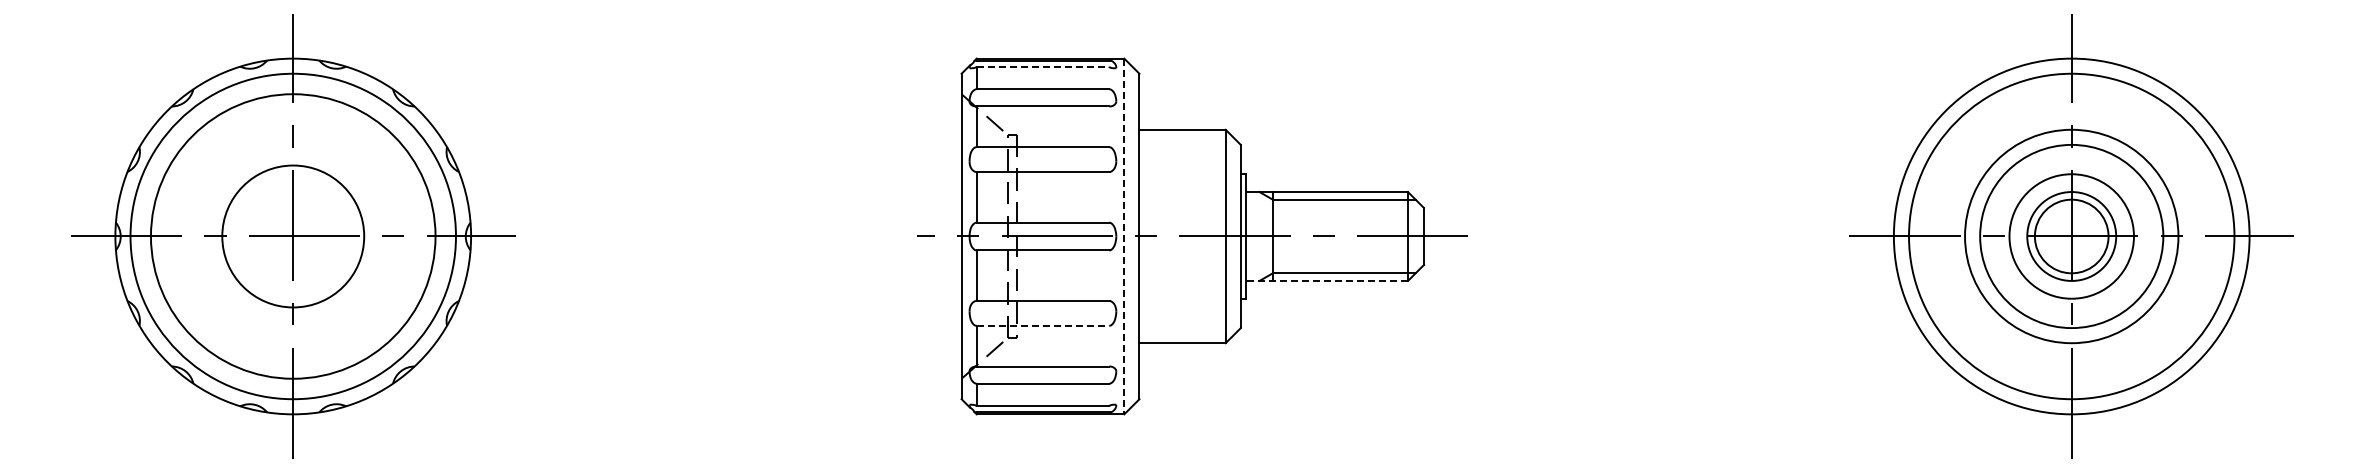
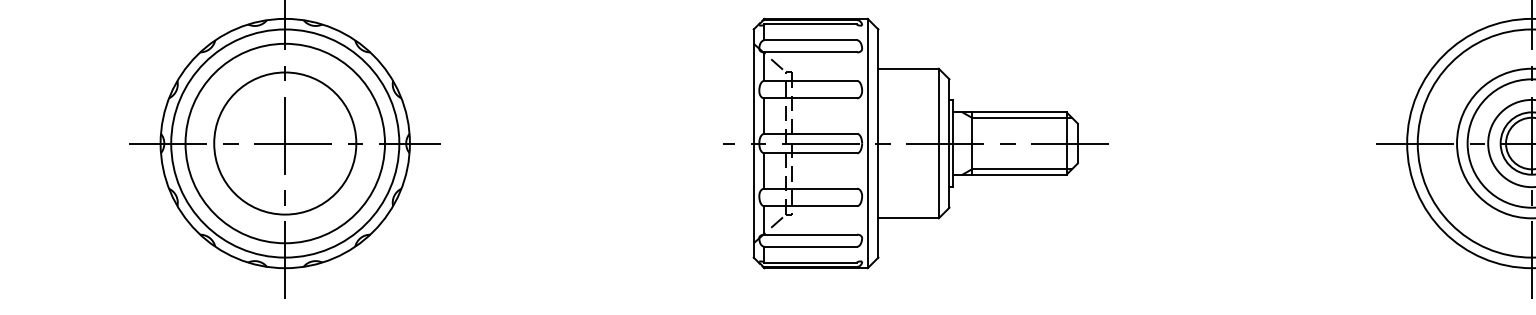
line: (1043, 66) -> (811, 24), dashed -> solid
circle: (292, 236) -> (284, 143), size x1.43
line: (1124, 236) -> (867, 143), dashed -> solid
line: (1327, 280) -> (1010, 174), dashed -> solid
line: (1043, 325) -> (811, 205), dashed -> solid

